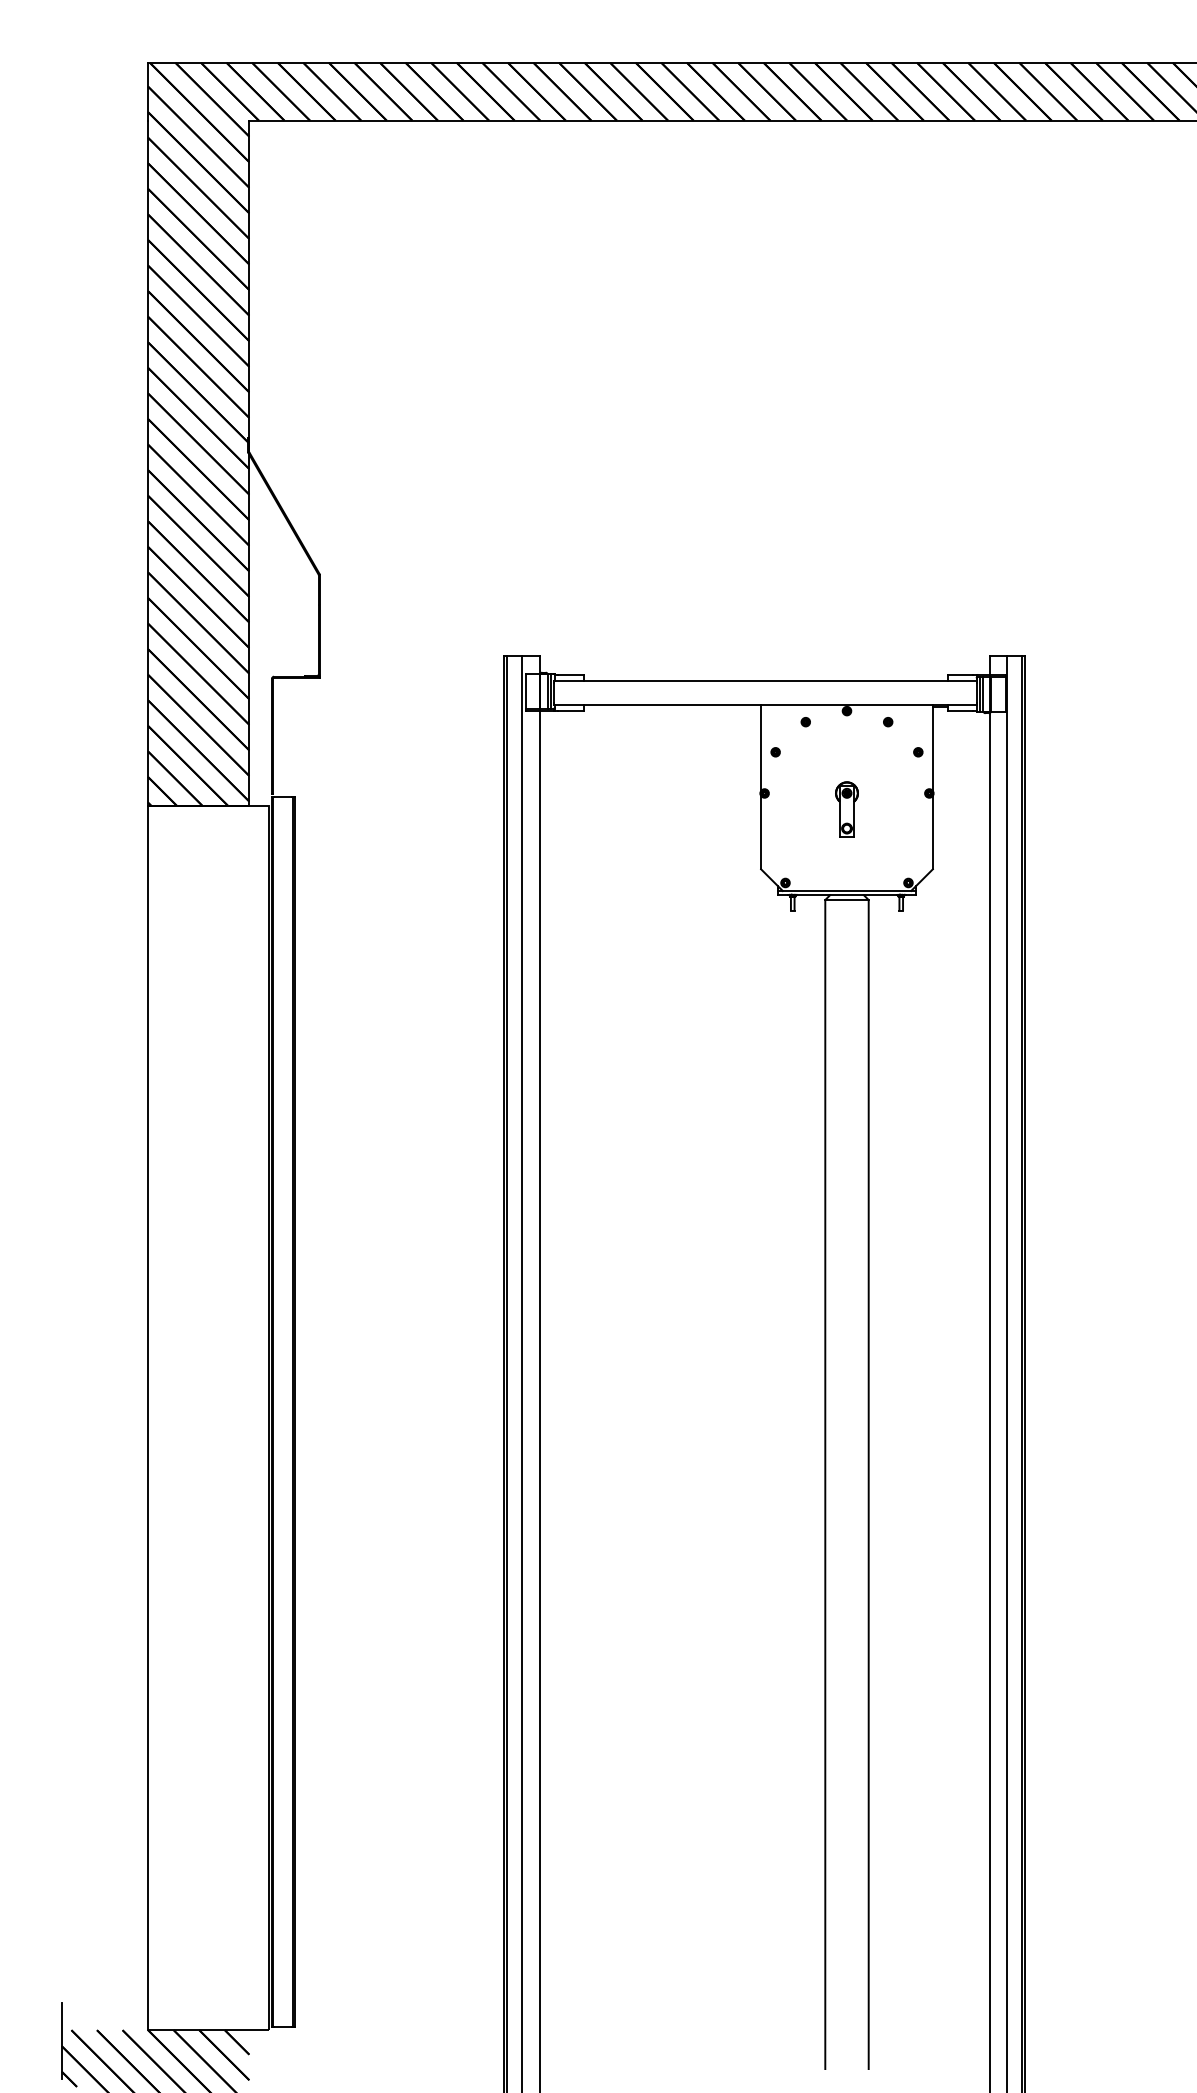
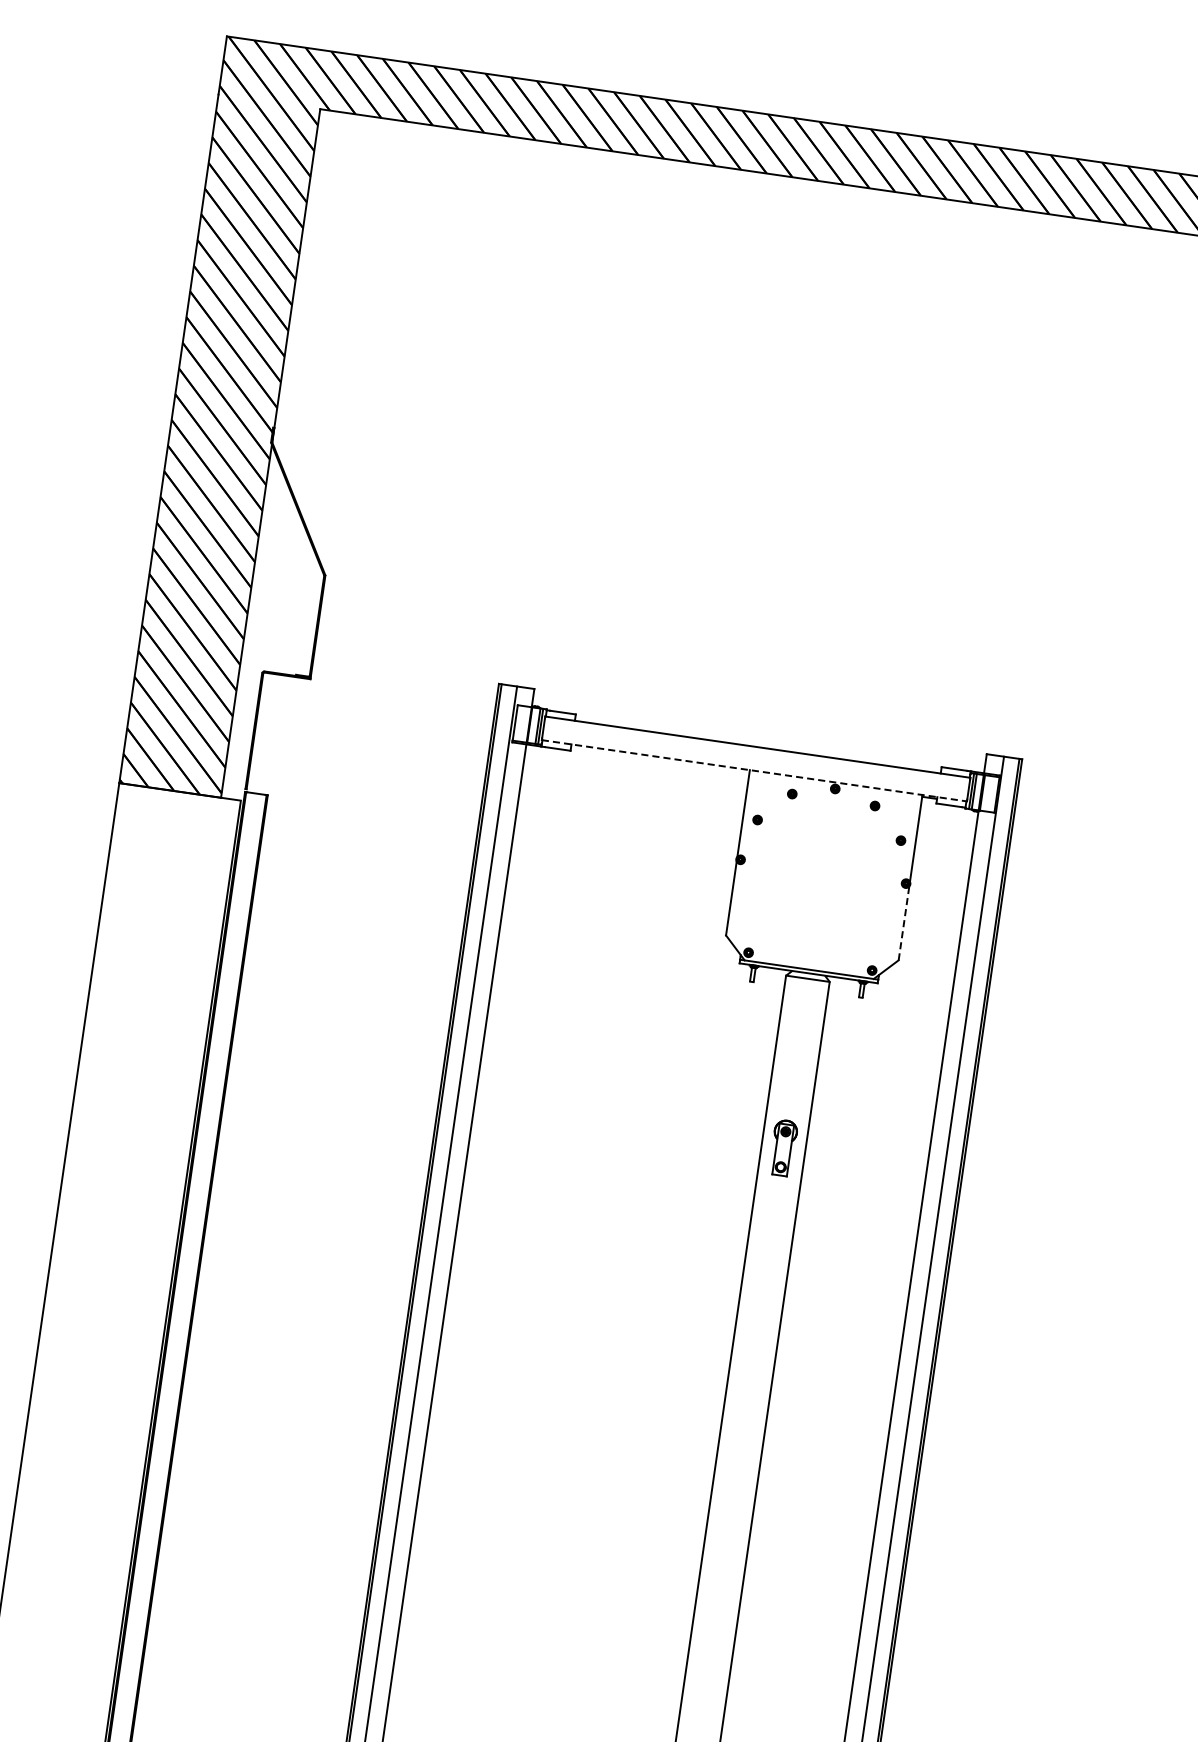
line: (765, 704) -> (754, 770), solid -> dashed
part: (846, 809) -> (783, 1147), moved
line: (932, 832) -> (903, 923), solid -> dashed

